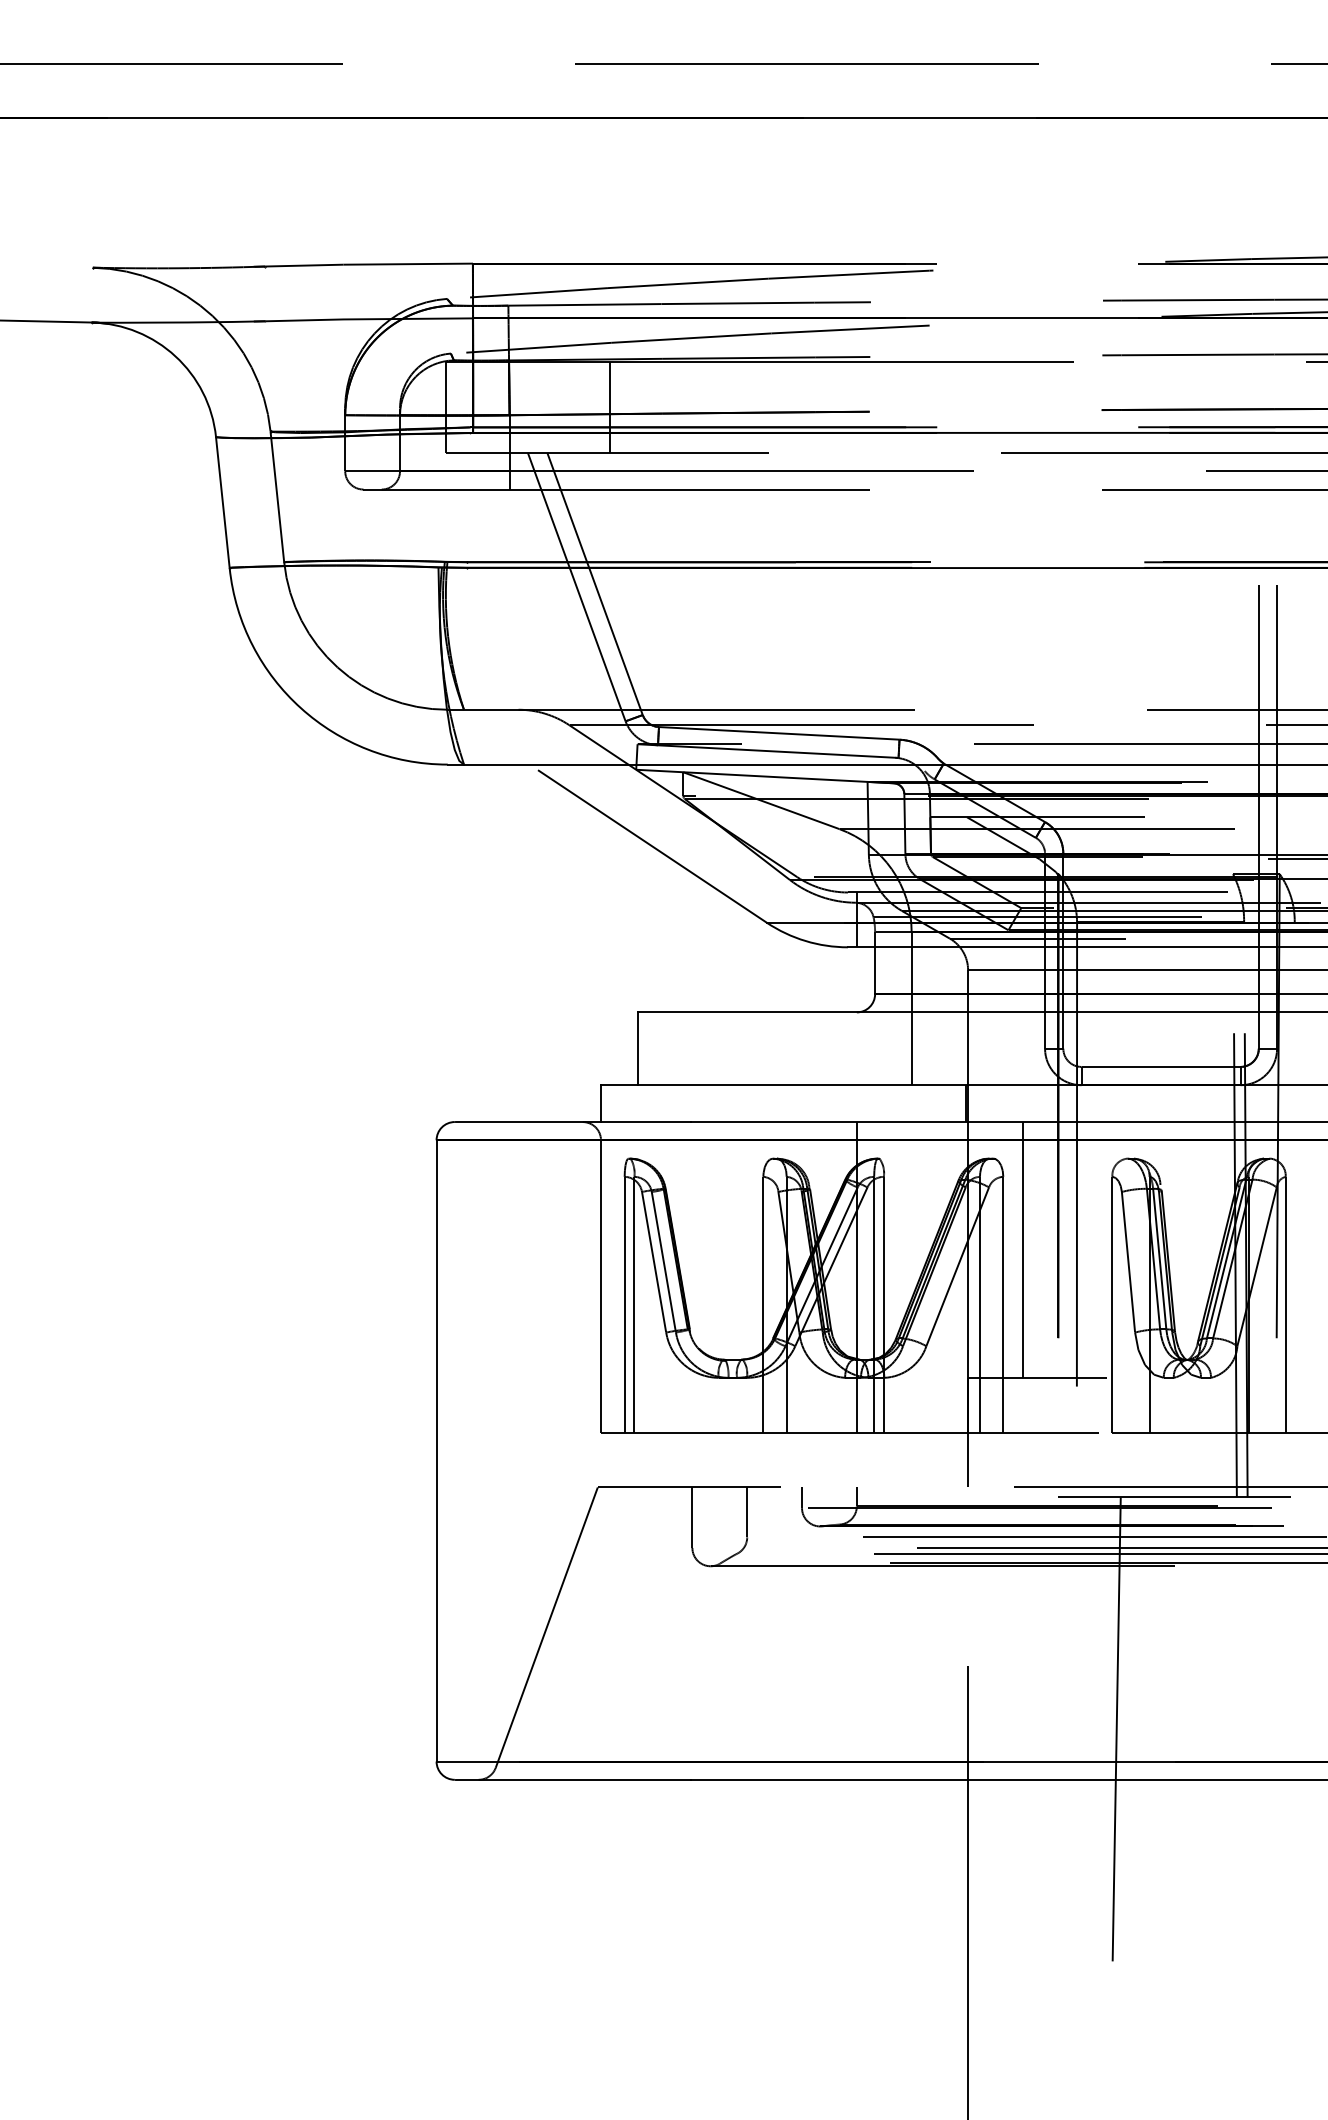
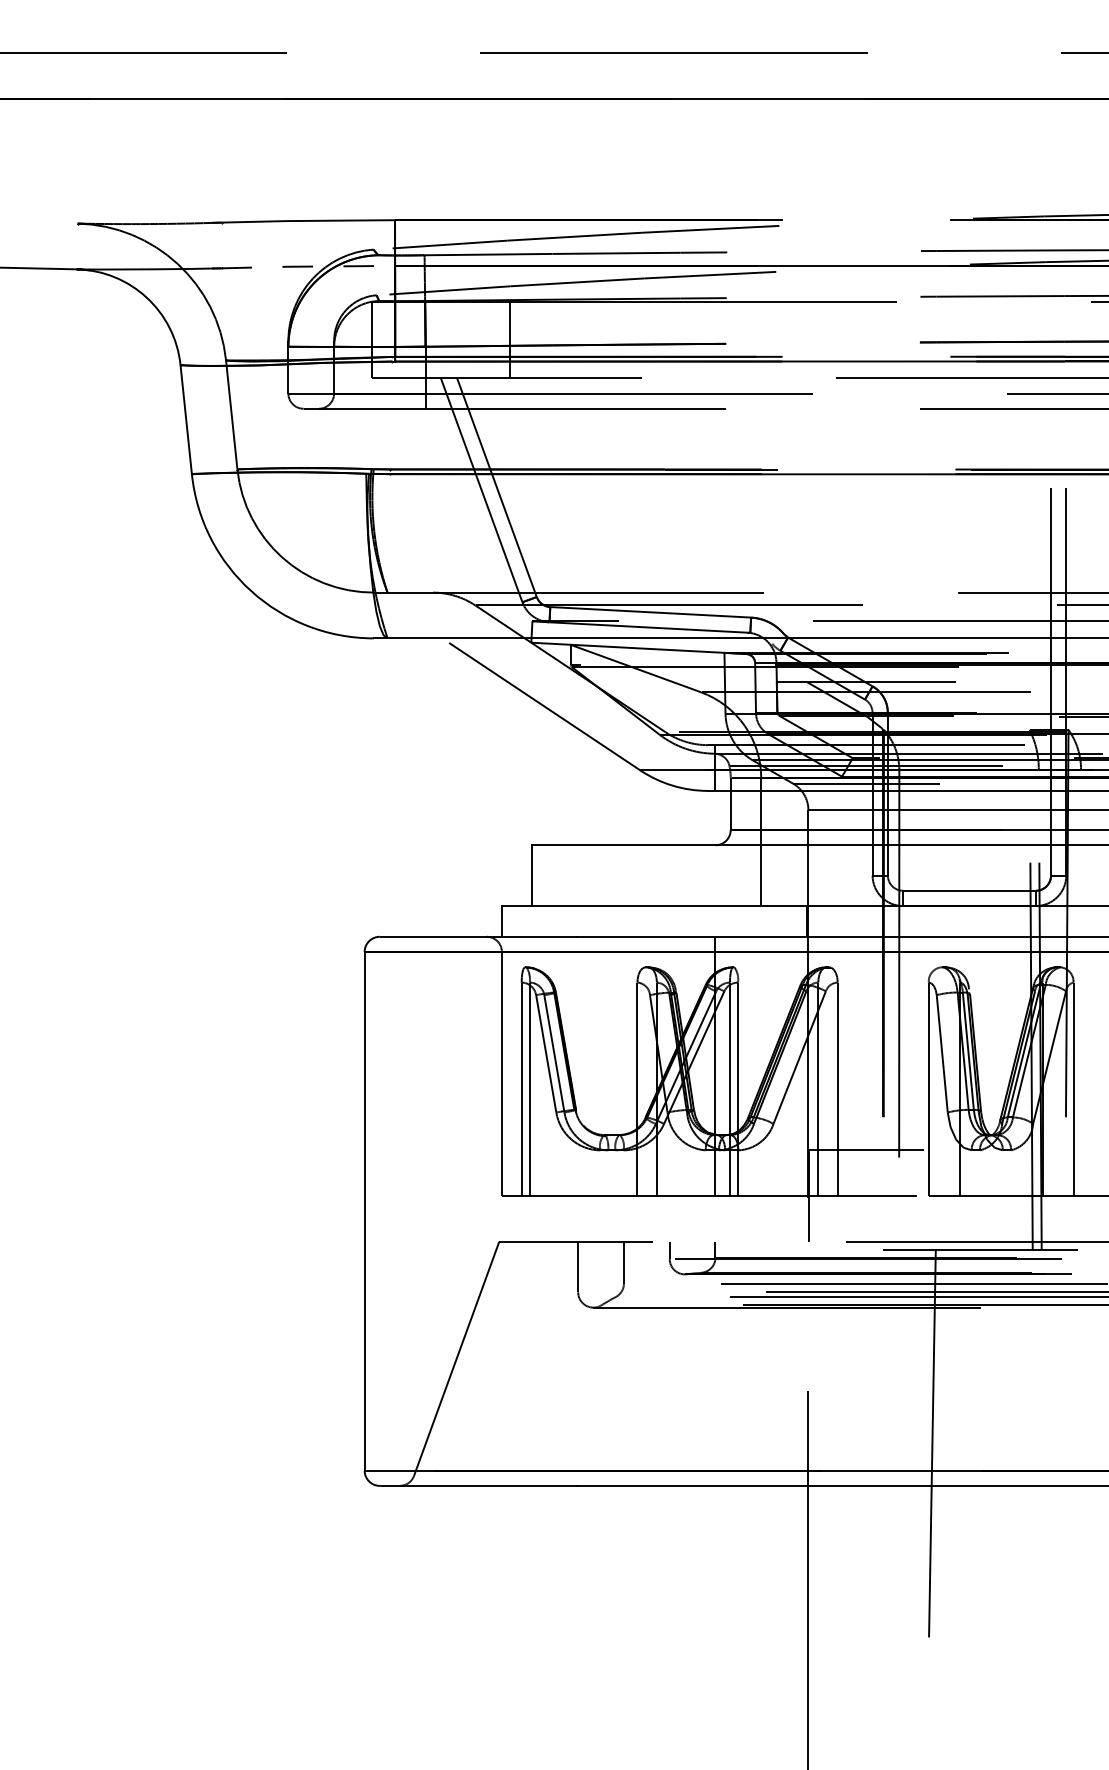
line: (368, 319) -> (307, 266), solid -> dashed
line: (1023, 1249) -> (854, 1043), removed

